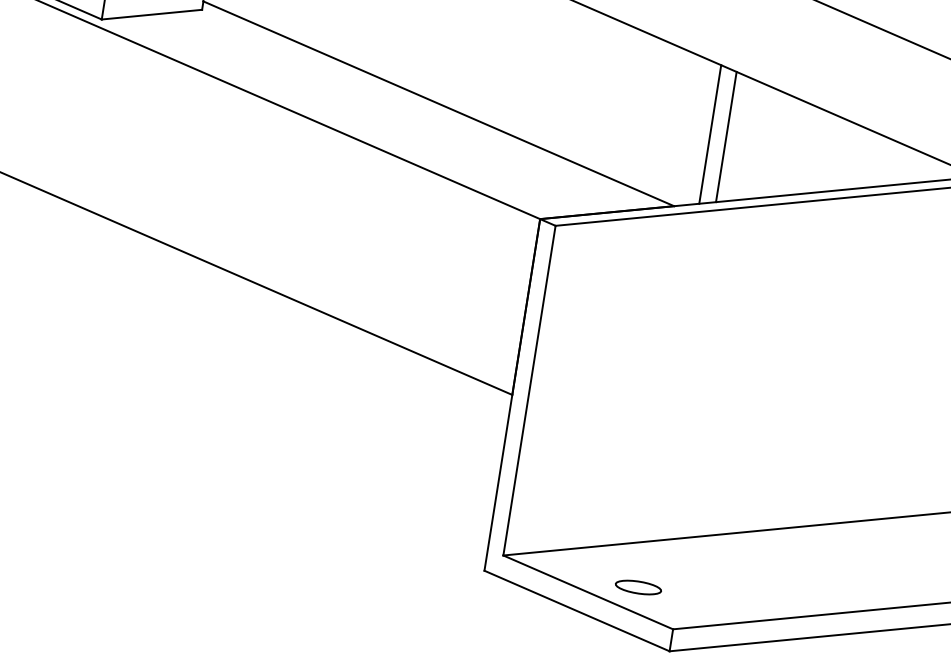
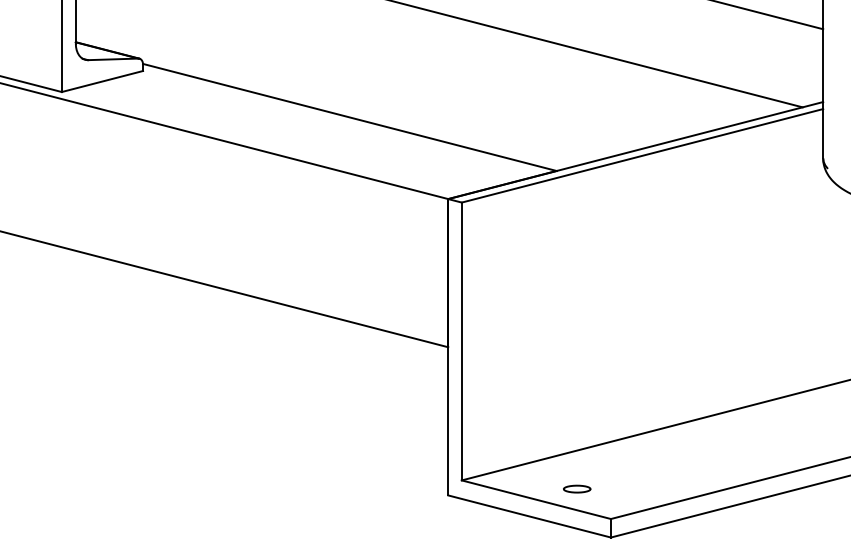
line: (710, 133) -> (577, 106), removed
line: (726, 137) -> (590, 107), removed
part: (639, 586) -> (577, 488), size x0.7

